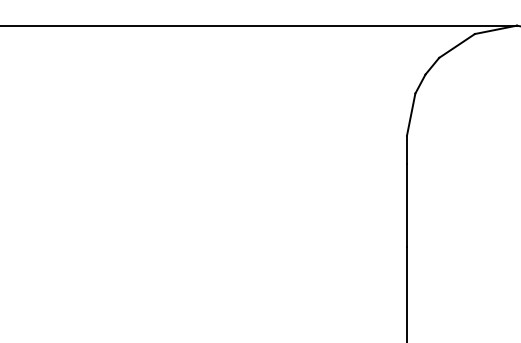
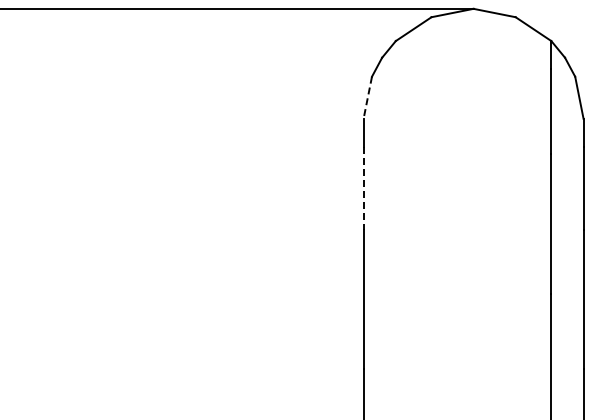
line: (410, 115) -> (367, 98), solid -> dashed
line: (406, 205) -> (363, 188), solid -> dashed

